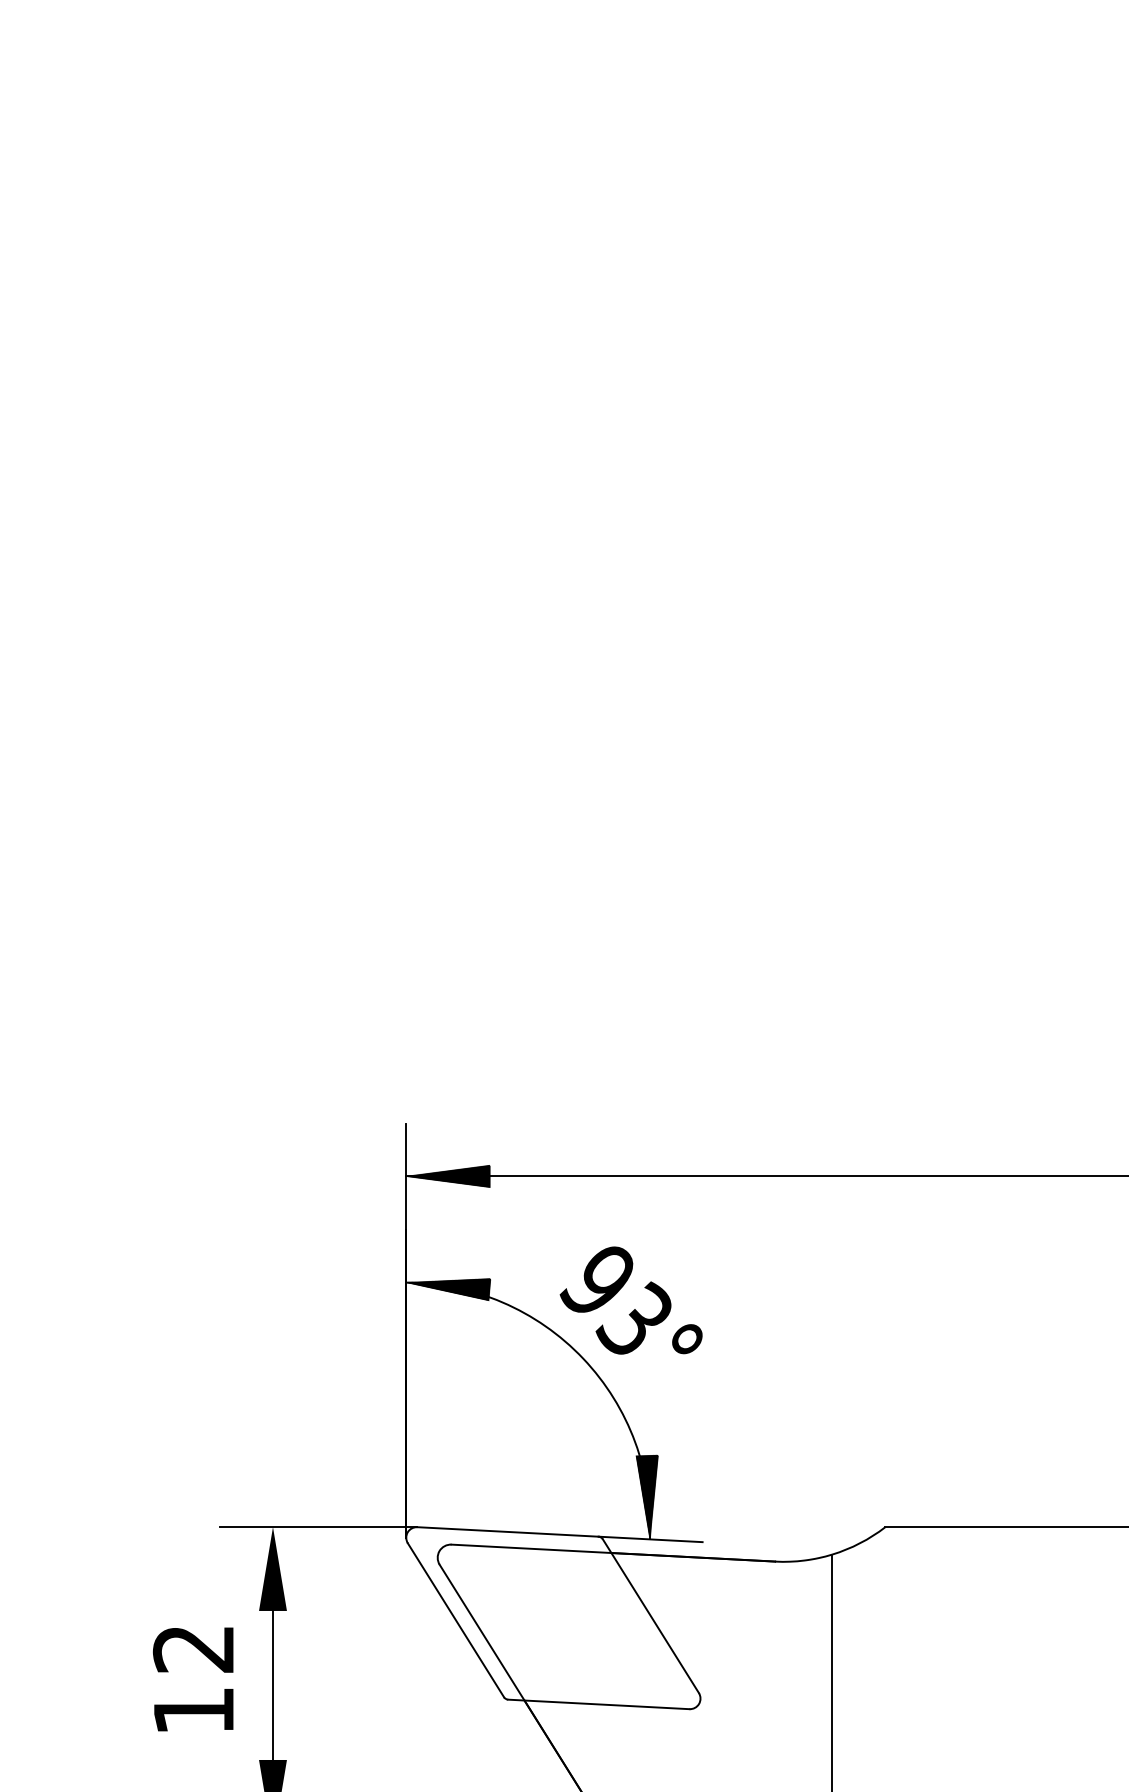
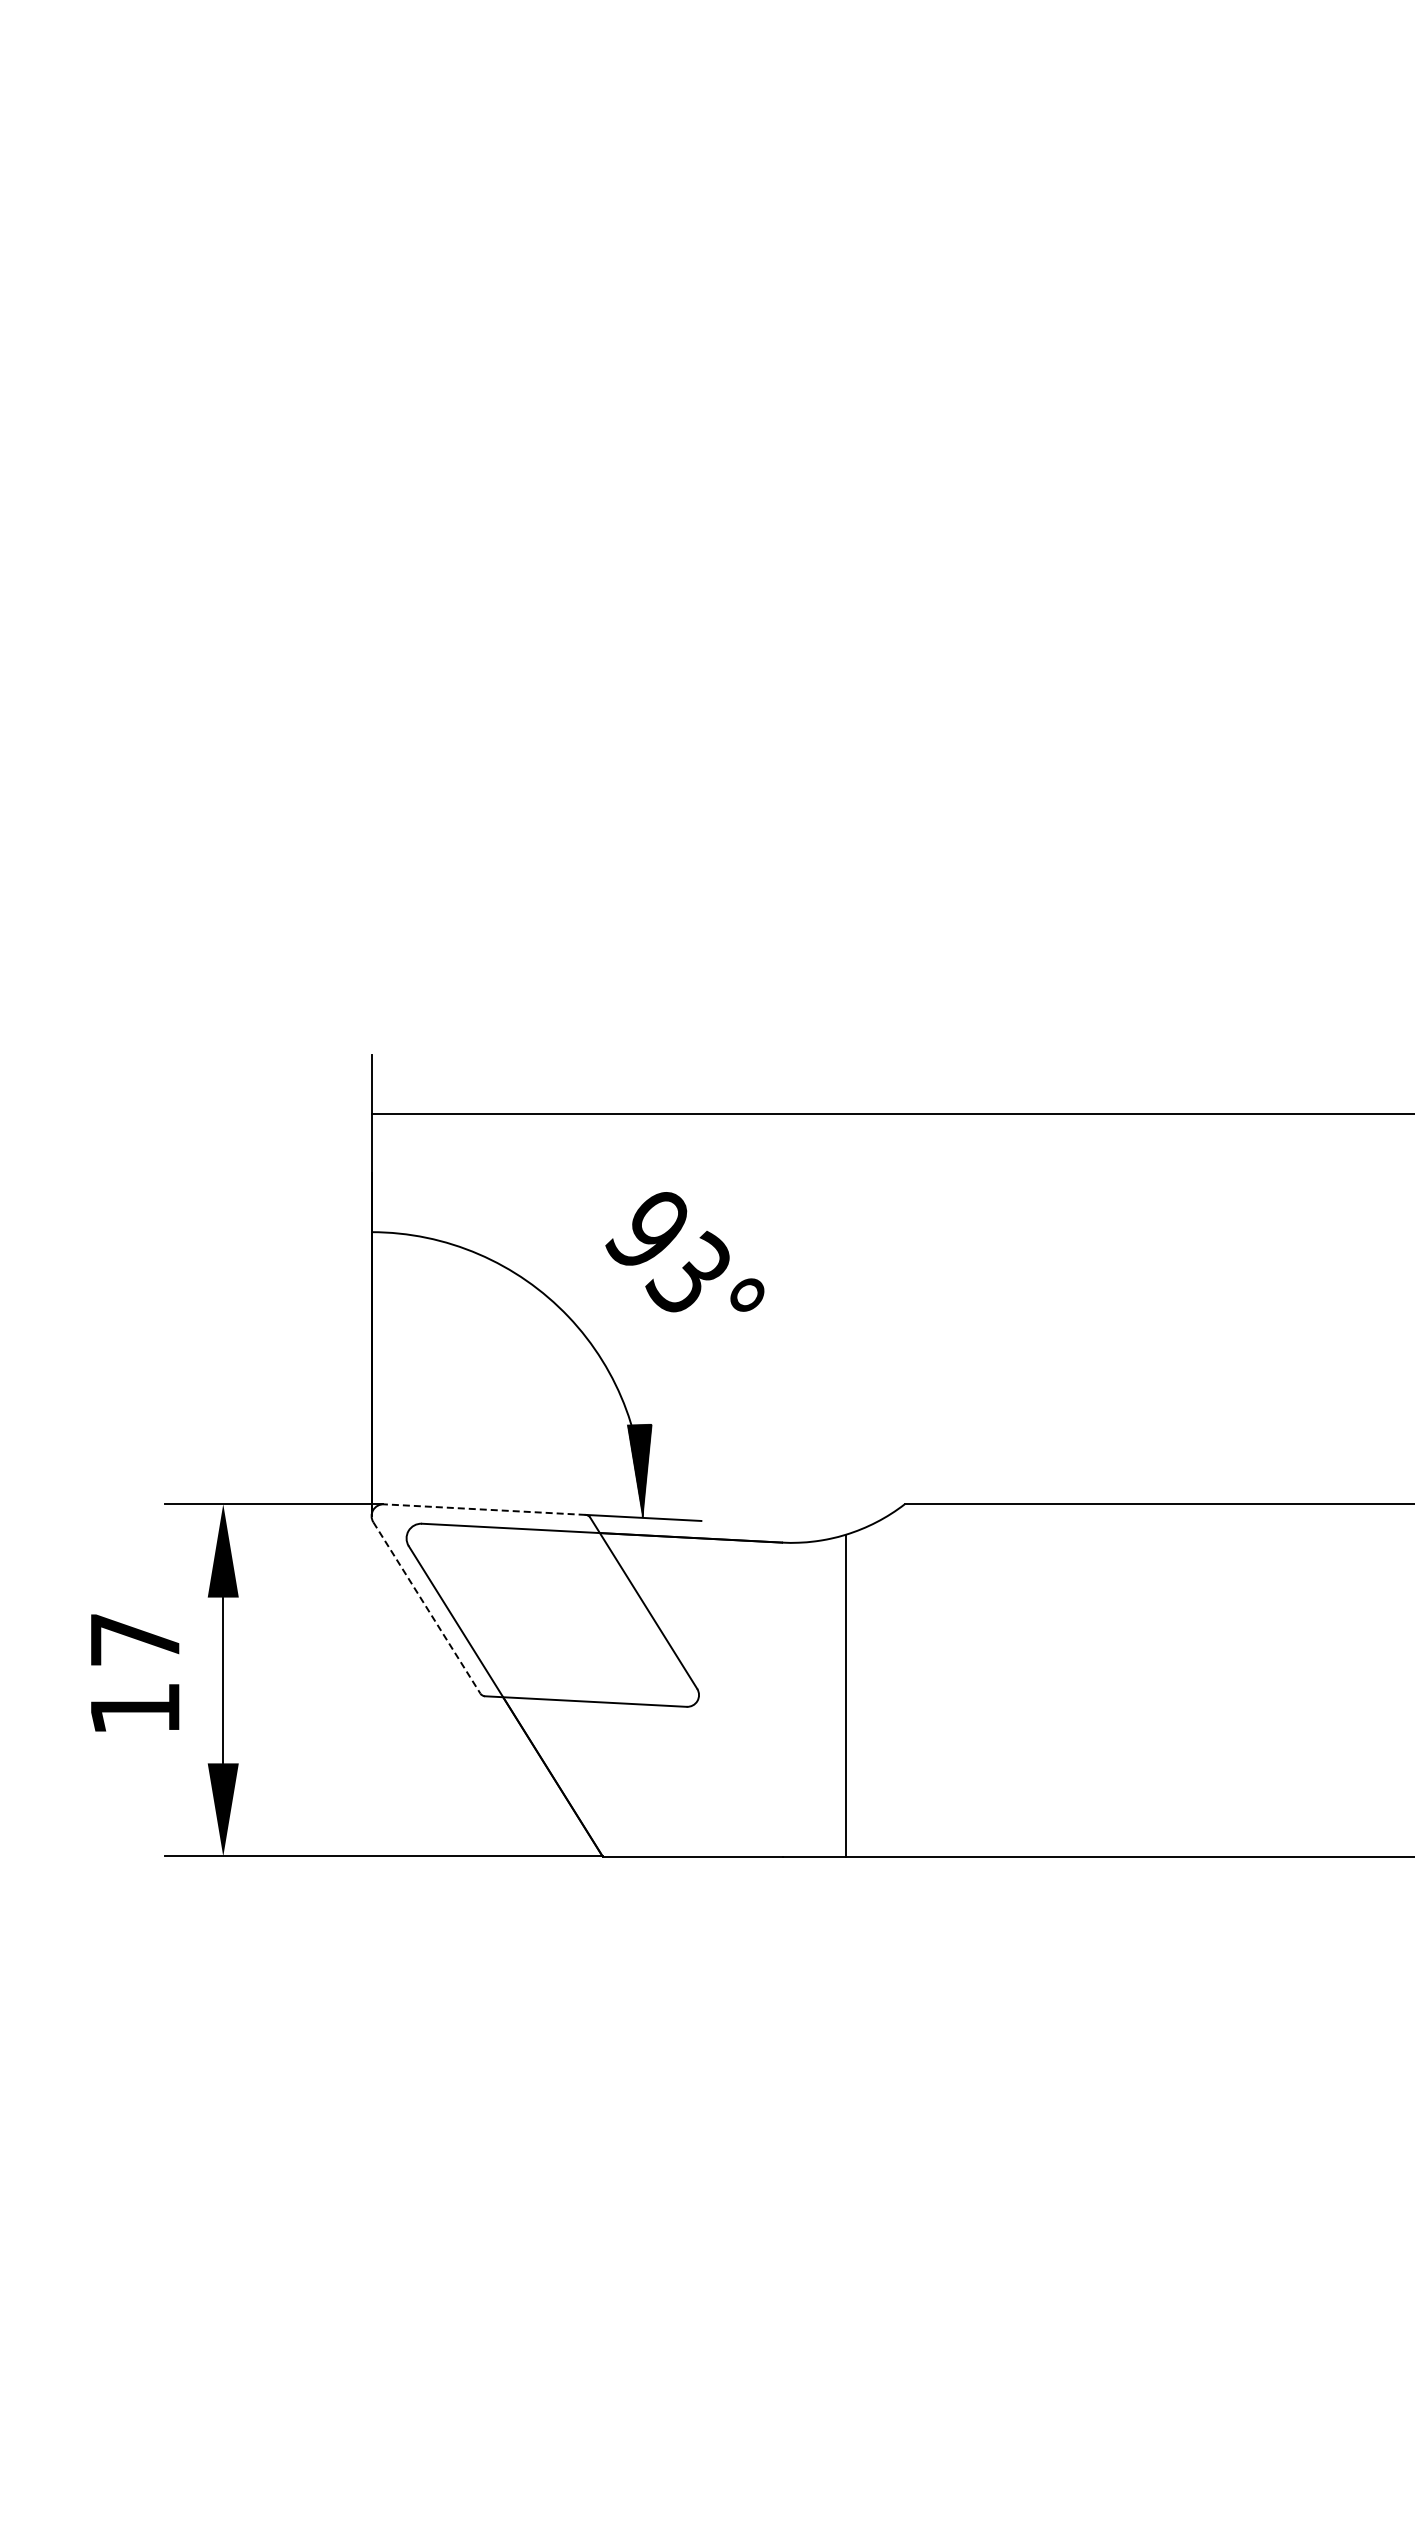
hatch: (447, 1175) -> (417, 1113), removed
hatch: (448, 1289) -> (418, 1239), removed
text: (630, 1300) -> (684, 1252), moved
line: (507, 1531) -> (484, 1509), solid -> dashed
line: (455, 1619) -> (426, 1607), solid -> dashed
text: (193, 1649) -> (134, 1640), 12 -> 17

